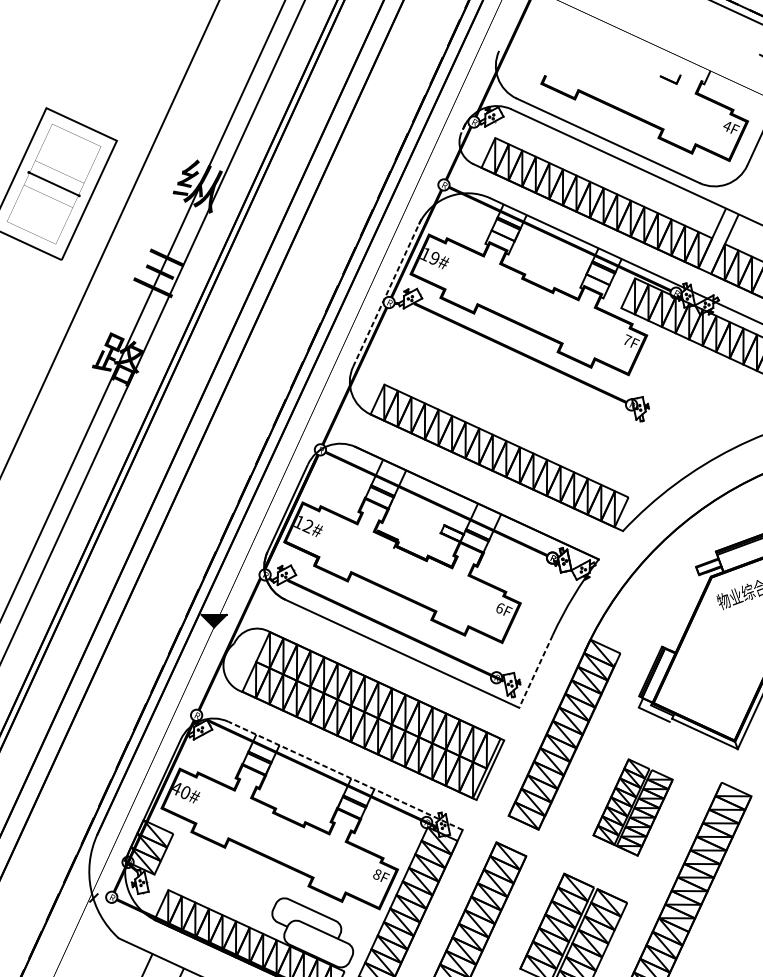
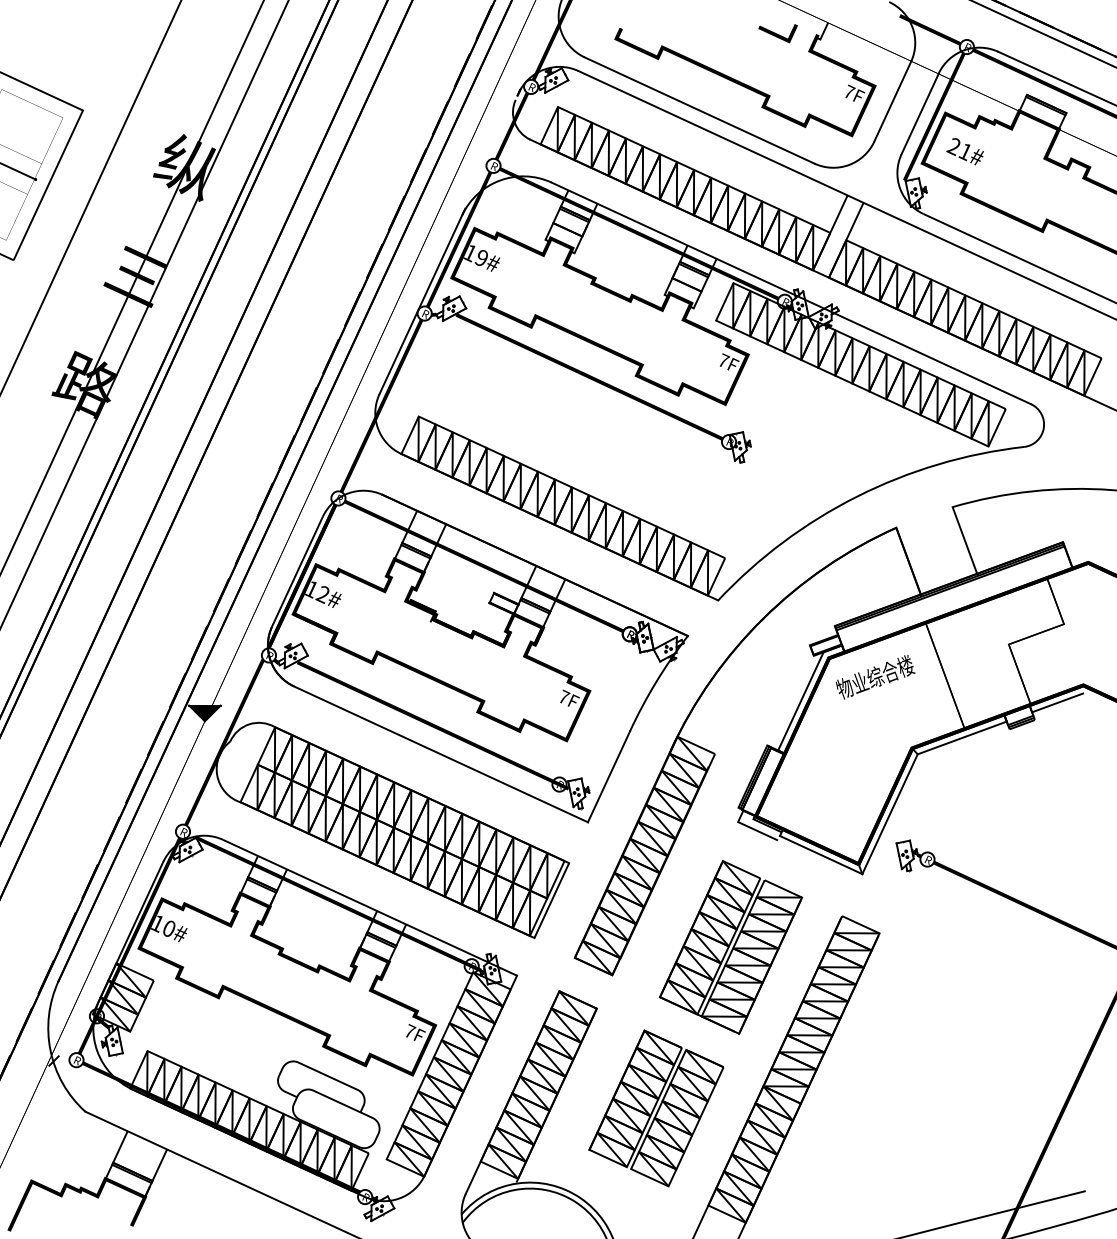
part: (670, 79) -> (777, 33), size x1.43
text: (727, 125) -> (849, 91), 4F -> 7F
line: (387, 292) -> (422, 301), dashed -> solid
text: (500, 607) -> (564, 696), 6F -> 7F
line: (688, 611) -> (800, 701), added
line: (535, 672) -> (608, 777), dashed -> solid
line: (345, 775) -> (370, 907), dashed -> solid
text: (176, 788) -> (157, 923), 40# -> 10#
part: (632, 807) -> (730, 947), size x1.43
text: (377, 874) -> (410, 1031), 8F -> 7F

